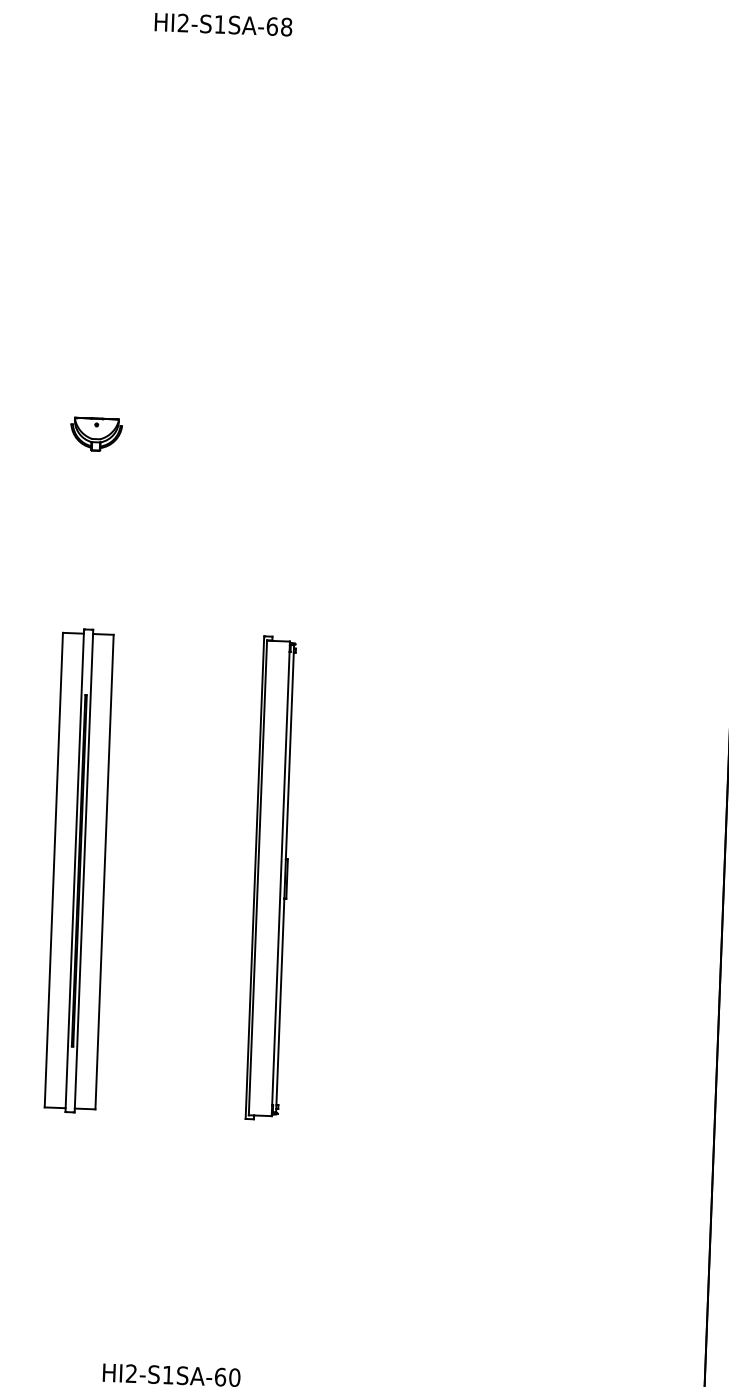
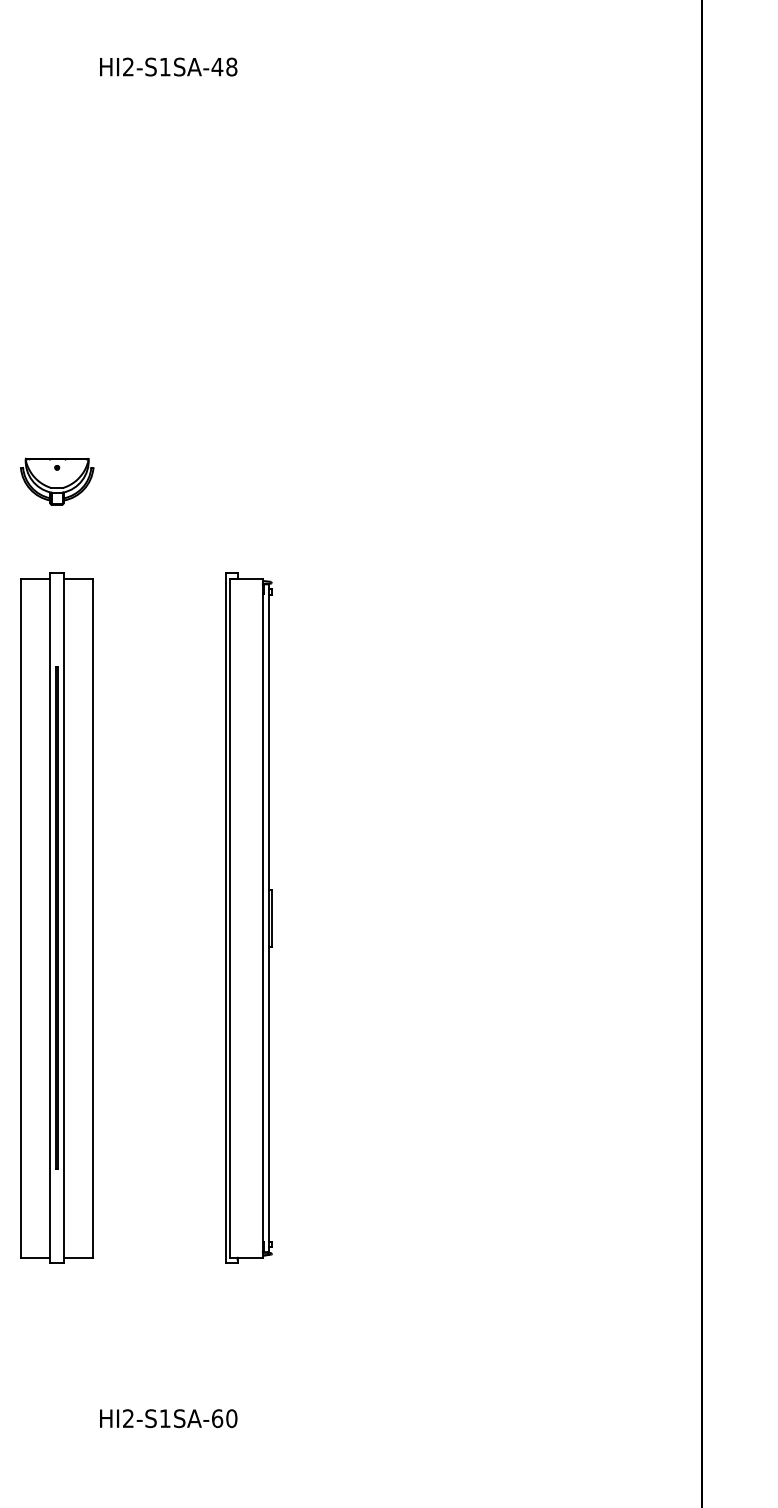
text: (272, 26) -> (217, 66), HI2-S1SA-68 -> HI2-S1SA-48
part: (96, 434) -> (57, 481), size x1.43
part: (78, 870) -> (56, 917), size x1.43
part: (270, 877) -> (248, 917), size x1.43

